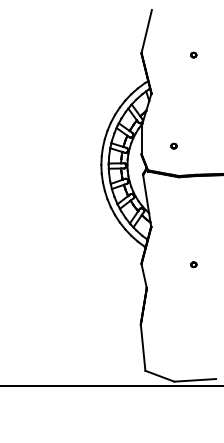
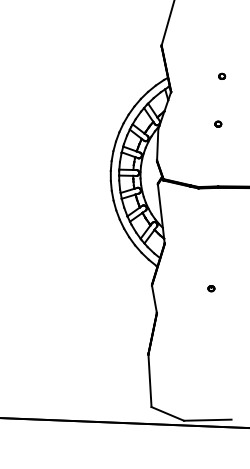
part: (193, 54) -> (221, 75), moved
part: (173, 145) -> (217, 123), moved

